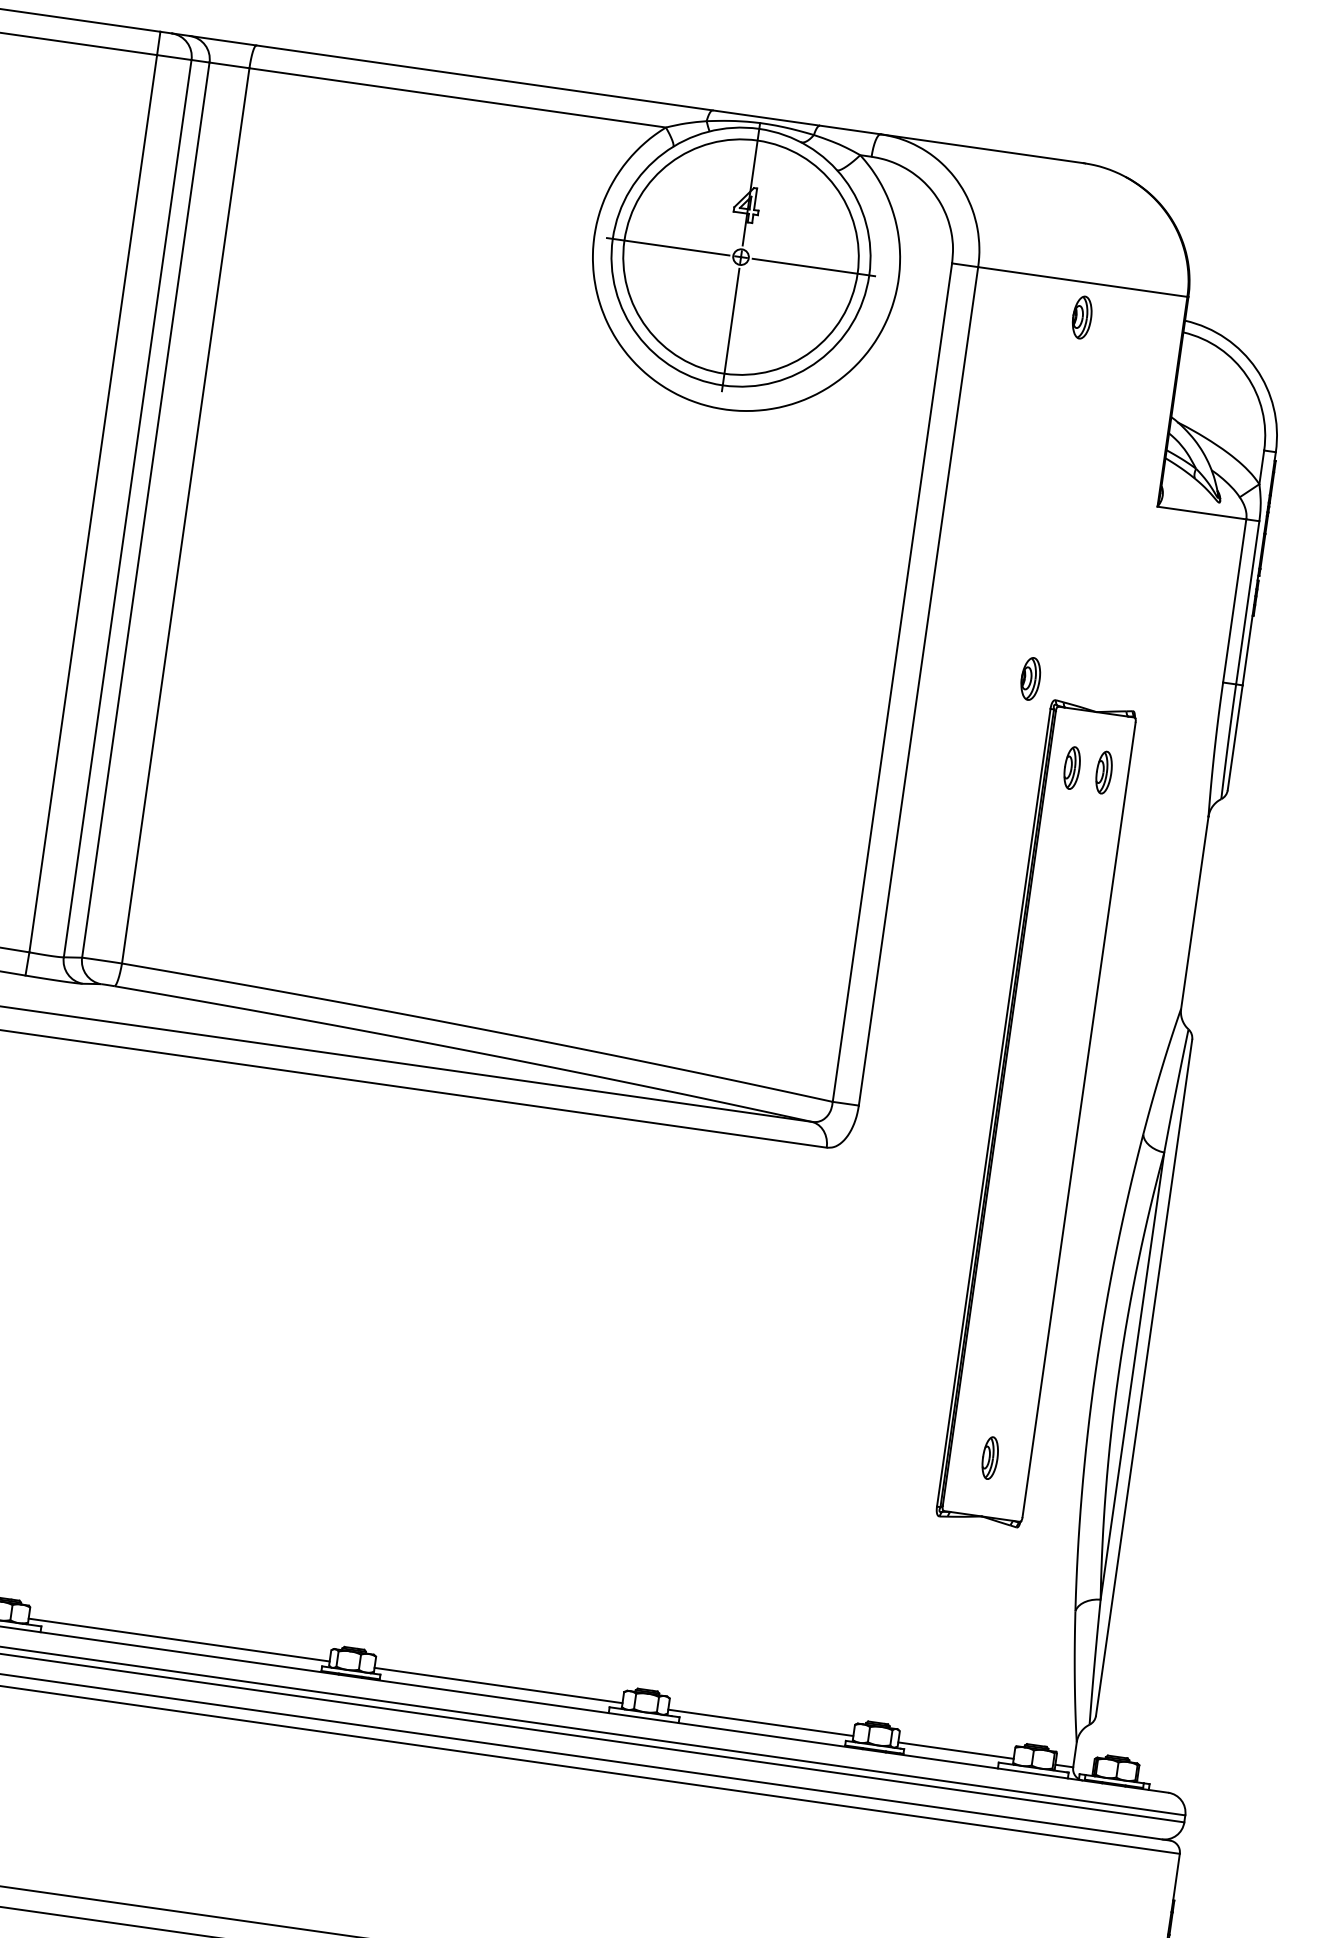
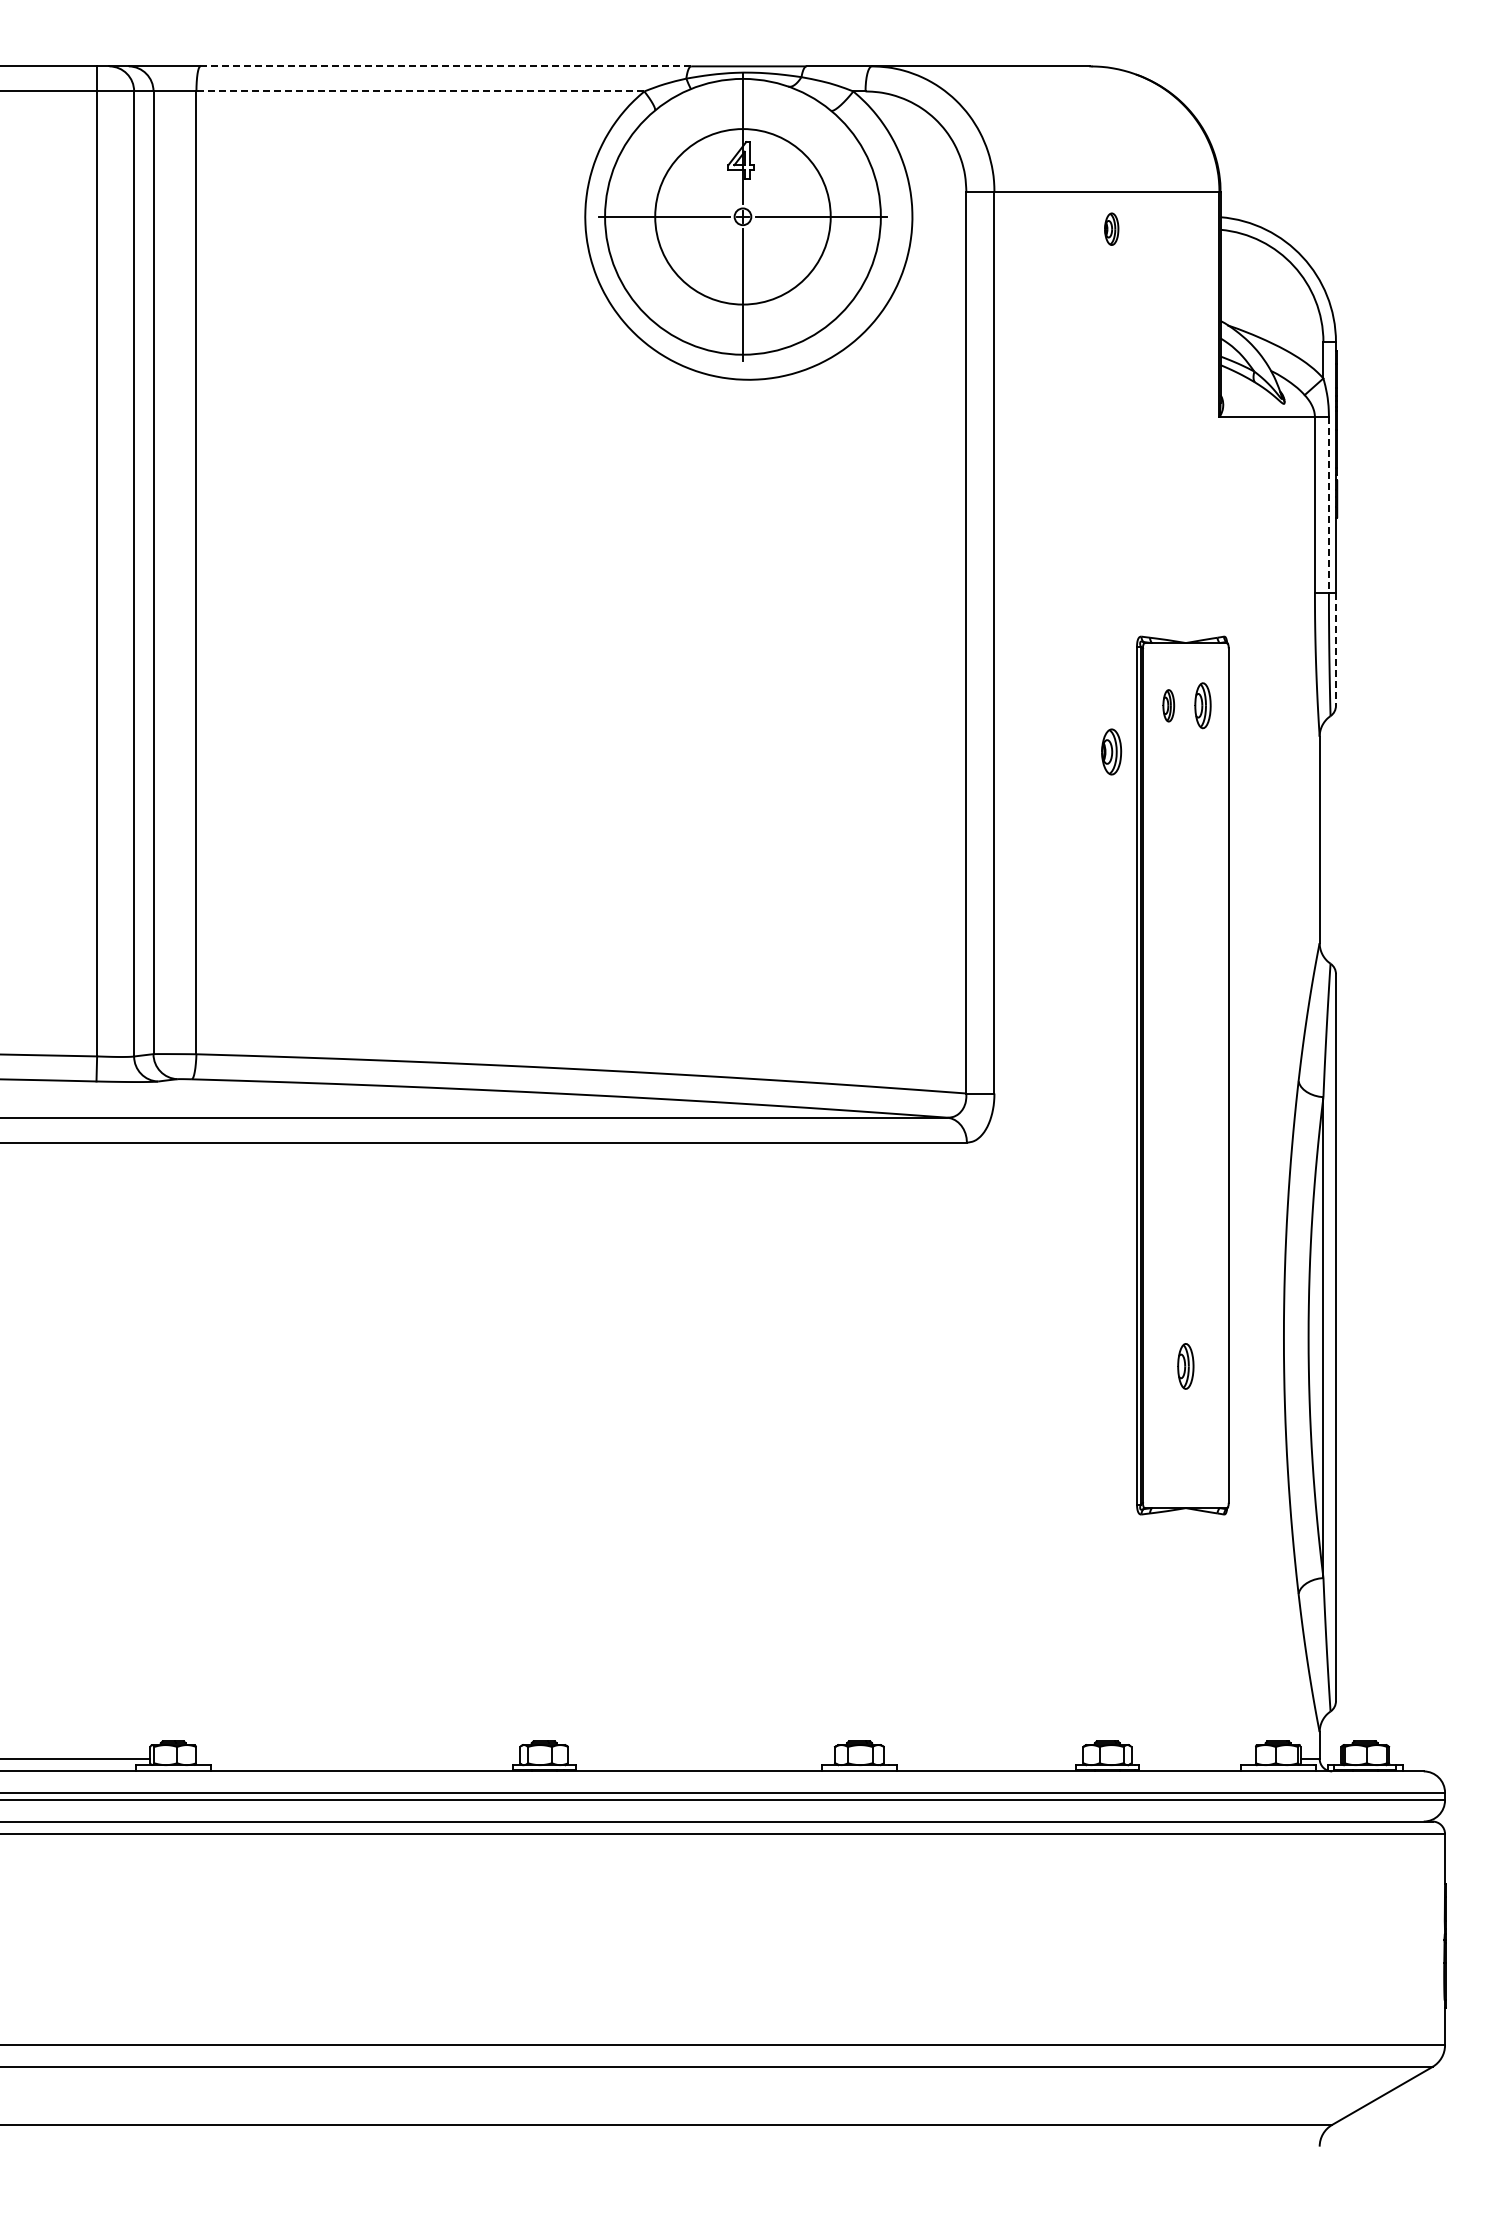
line: (485, 78) -> (446, 66), solid -> dashed
line: (457, 97) -> (420, 91), solid -> dashed
circle: (740, 256) -> (742, 216), size x0.7
part: (1082, 316) -> (1111, 228), size x0.7
line: (1247, 603) -> (1328, 505), solid -> dashed
part: (1030, 678) -> (1111, 751), moved
line: (1234, 737) -> (1335, 649), solid -> dashed
part: (1072, 767) -> (1168, 705), size x0.7
part: (989, 1458) -> (1185, 1366), moved
line: (179, 1639) -> (358, 1758), removed
line: (498, 1685) -> (701, 1758), removed
line: (760, 1722) -> (983, 1758), removed
line: (955, 1750) -> (1193, 1758), removed

